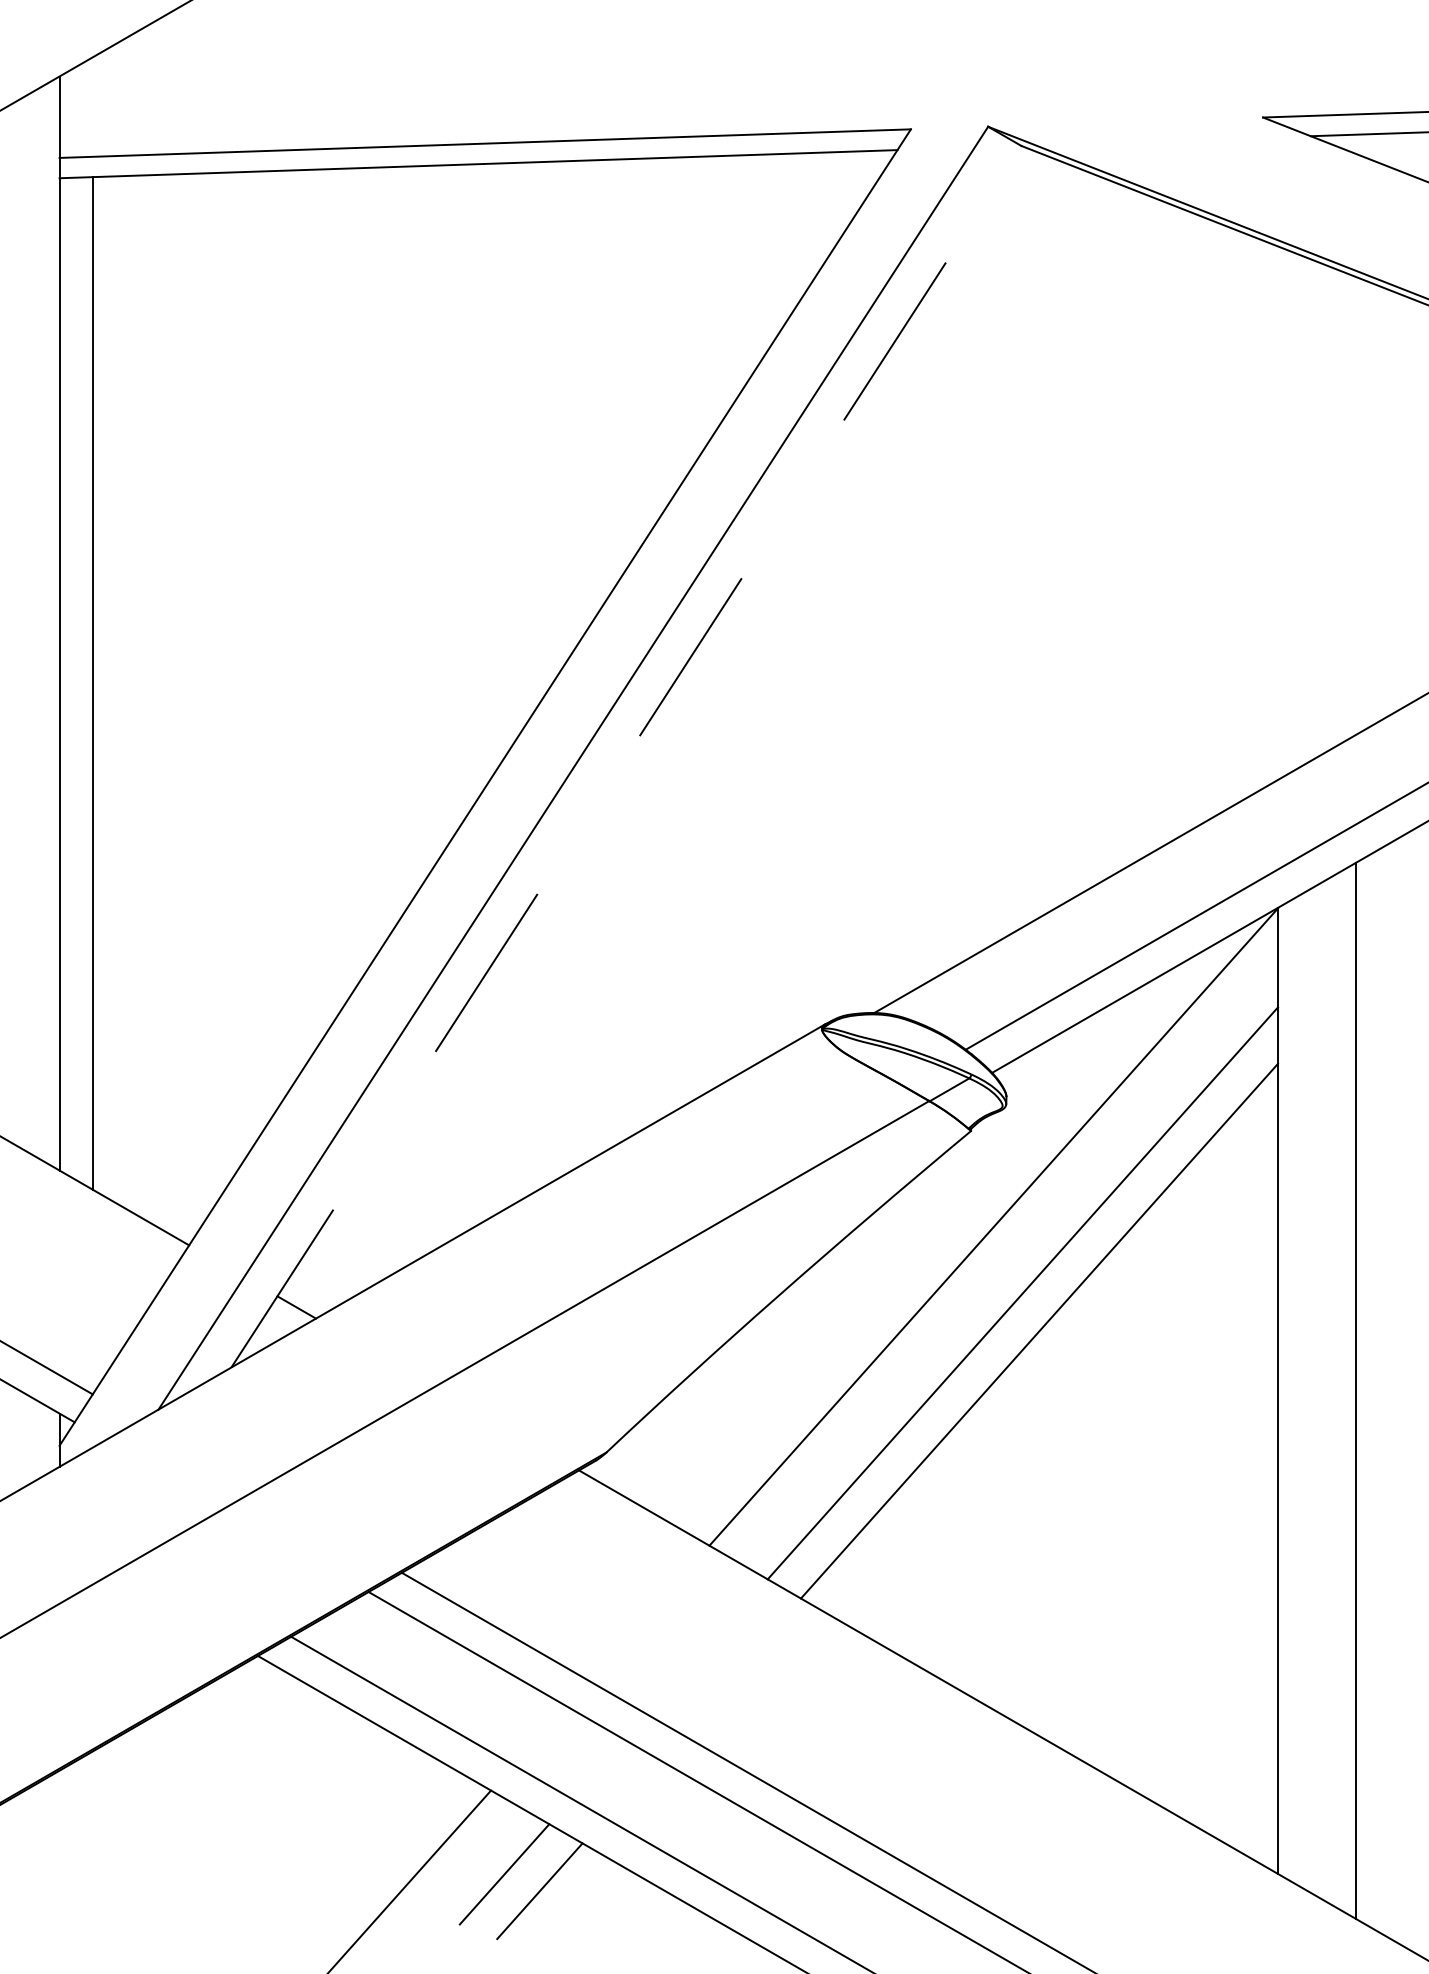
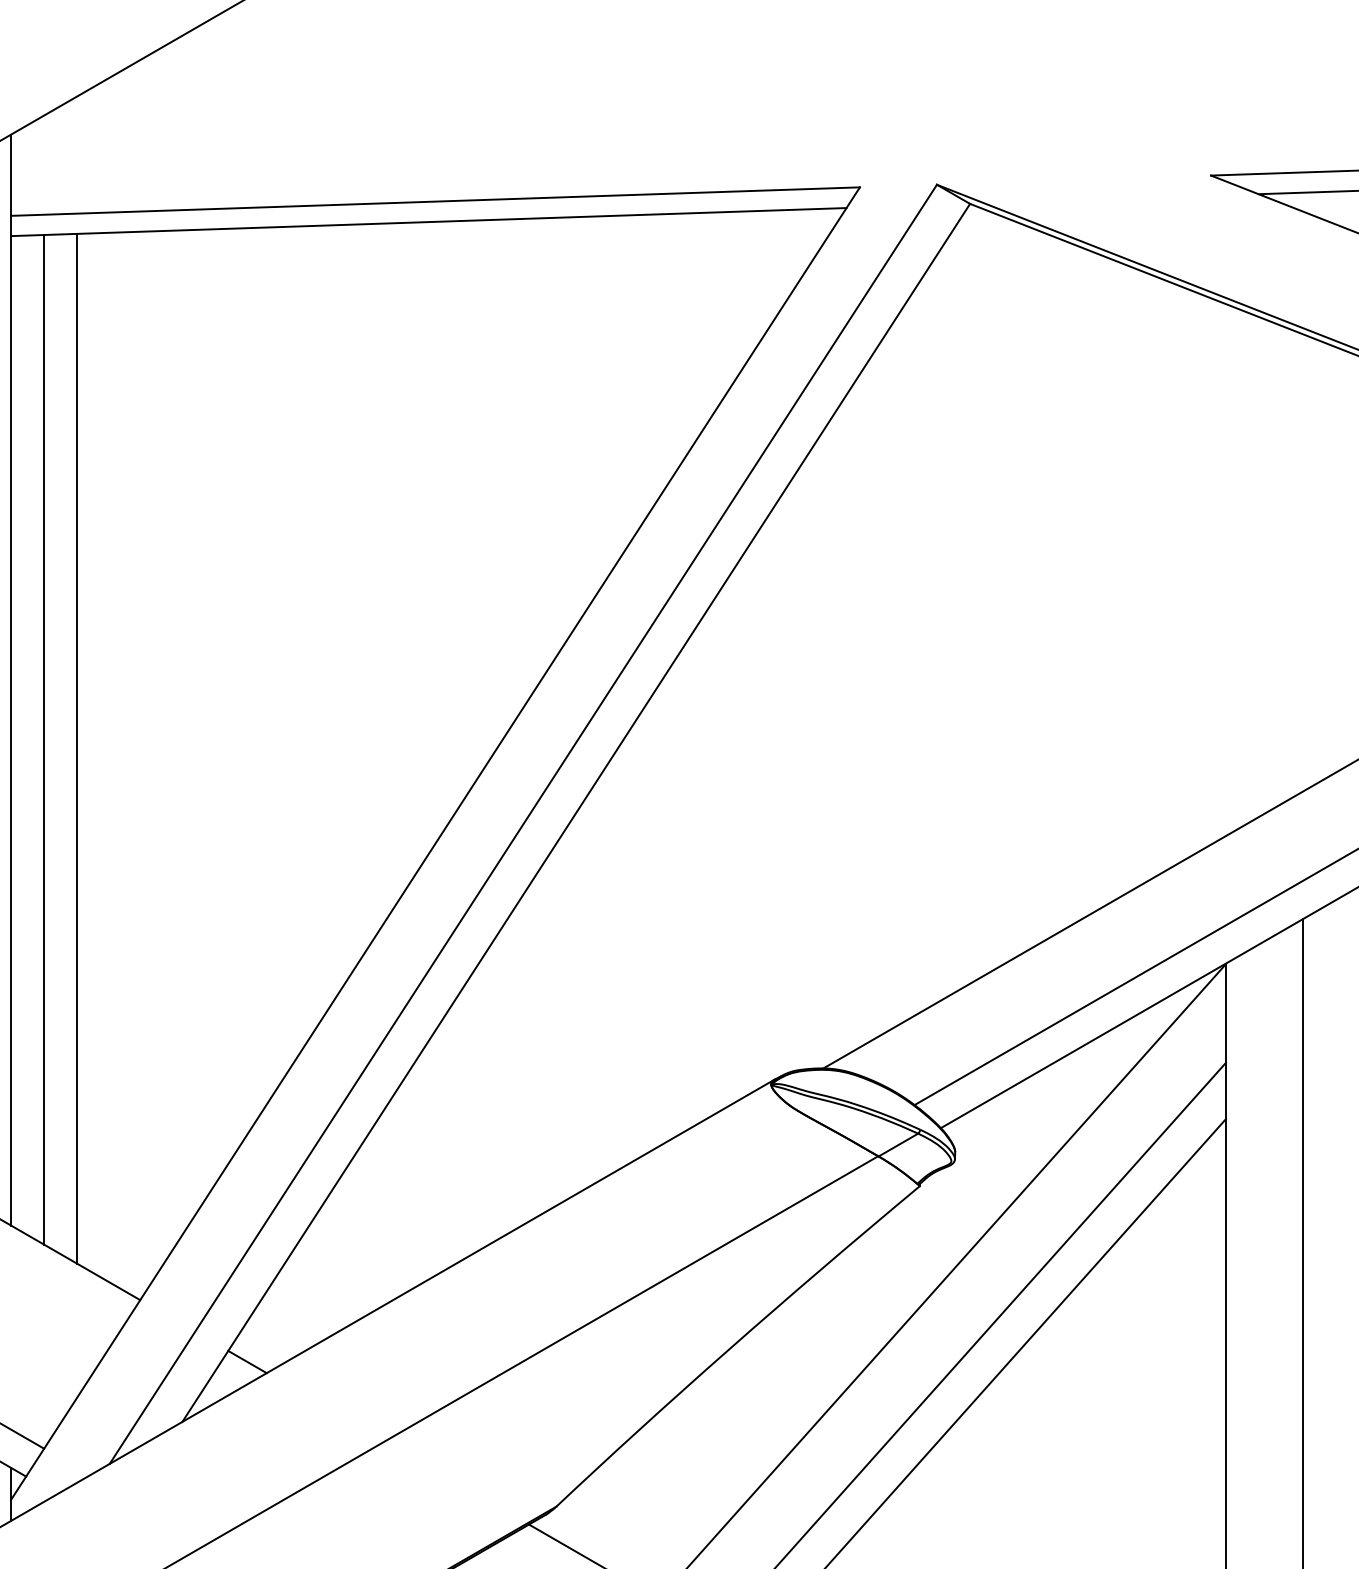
line: (126, 692) -> (77, 748), added
line: (626, 756) -> (576, 812), dashed -> solid

